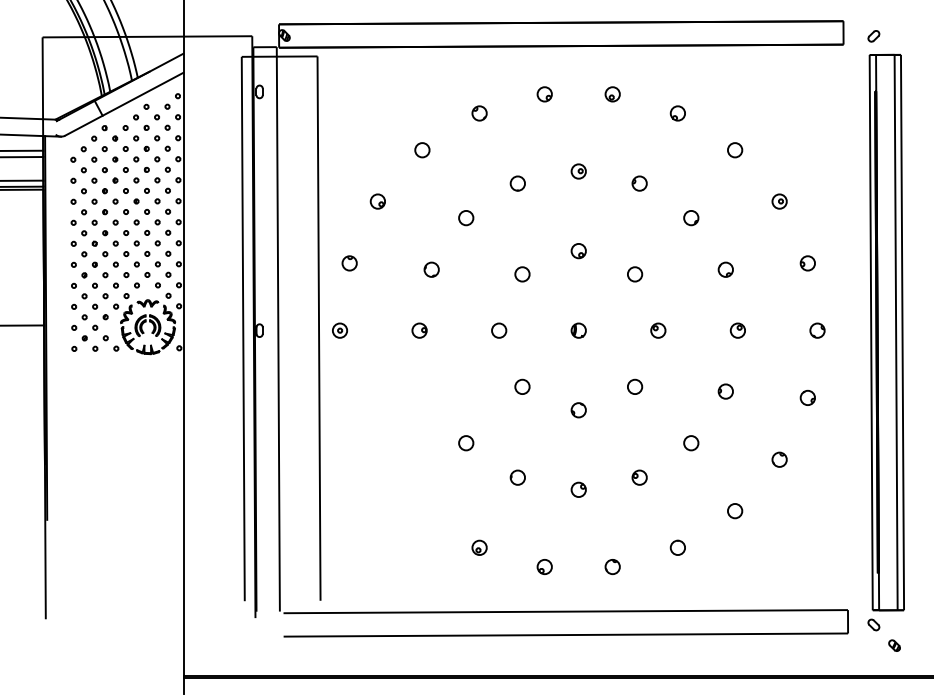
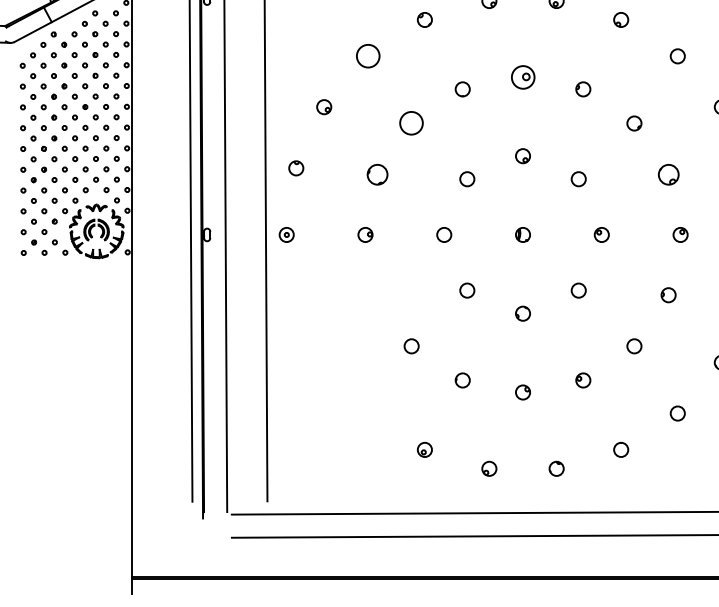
circle: (422, 150) -> (368, 56), size x1.6
part: (578, 171) -> (522, 77), size x1.6
circle: (466, 218) -> (411, 123), size x1.6
circle: (431, 269) -> (377, 174), size x1.4
part: (725, 269) -> (668, 174), size x1.4

